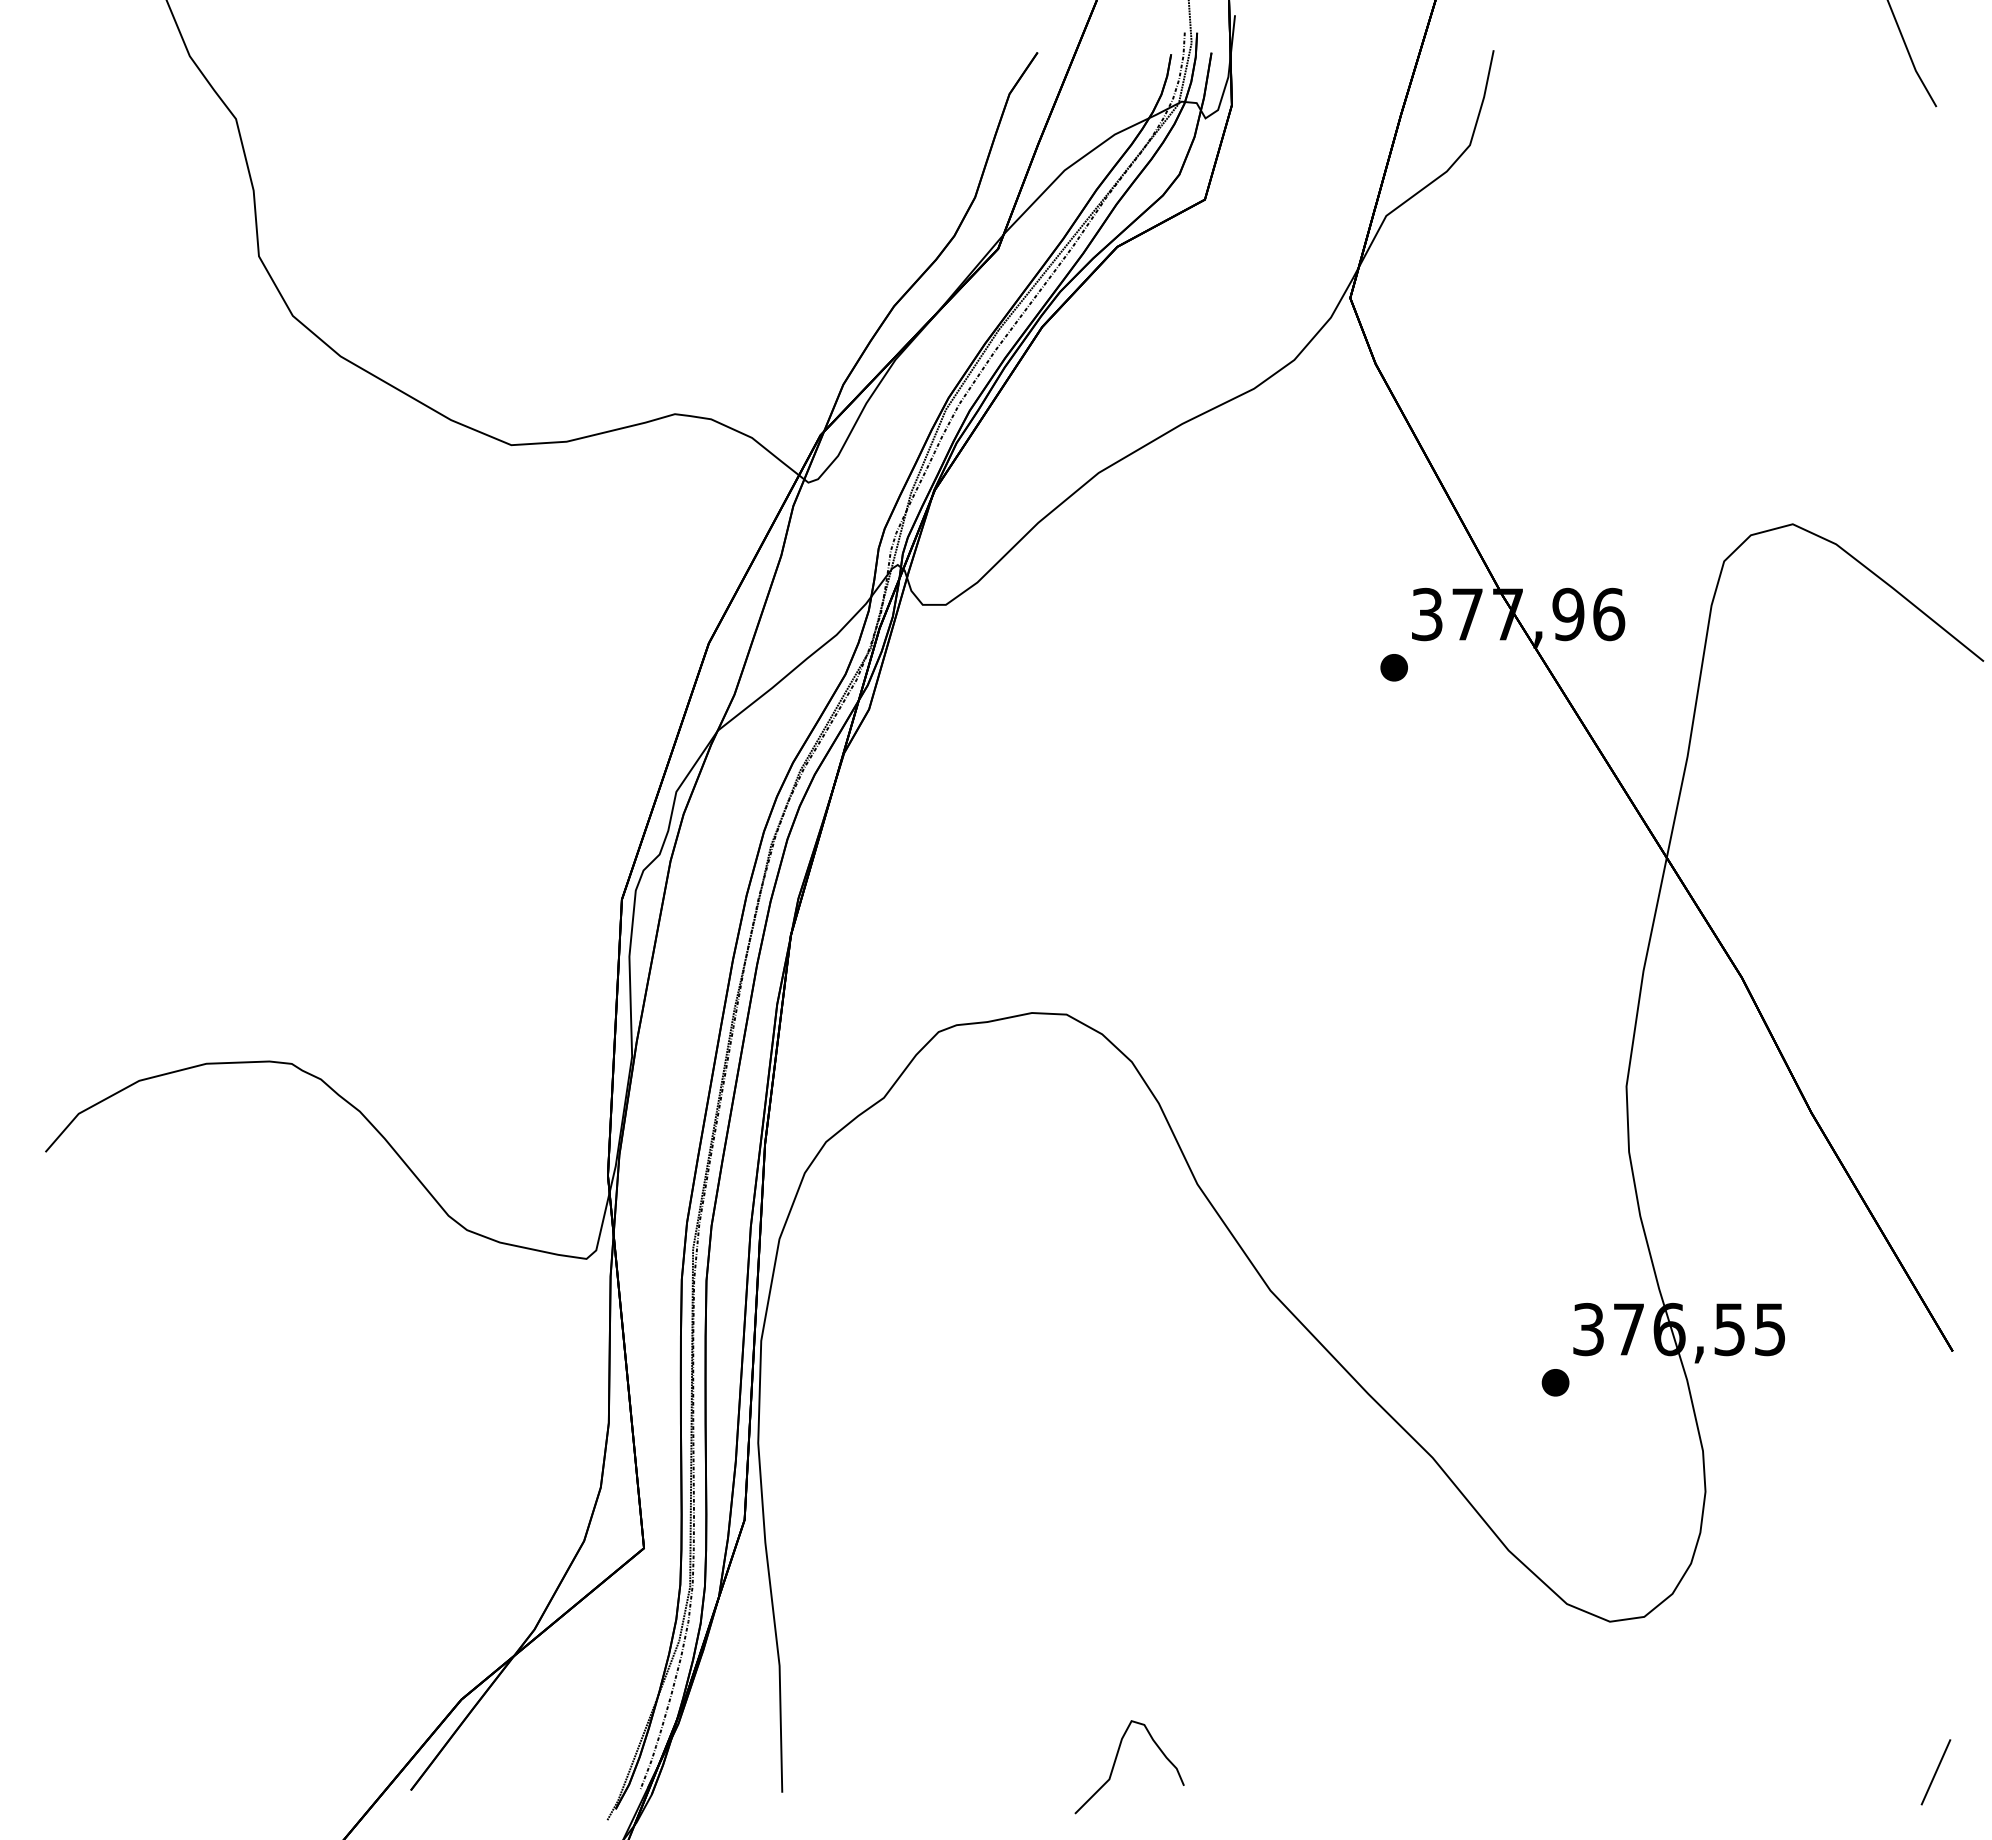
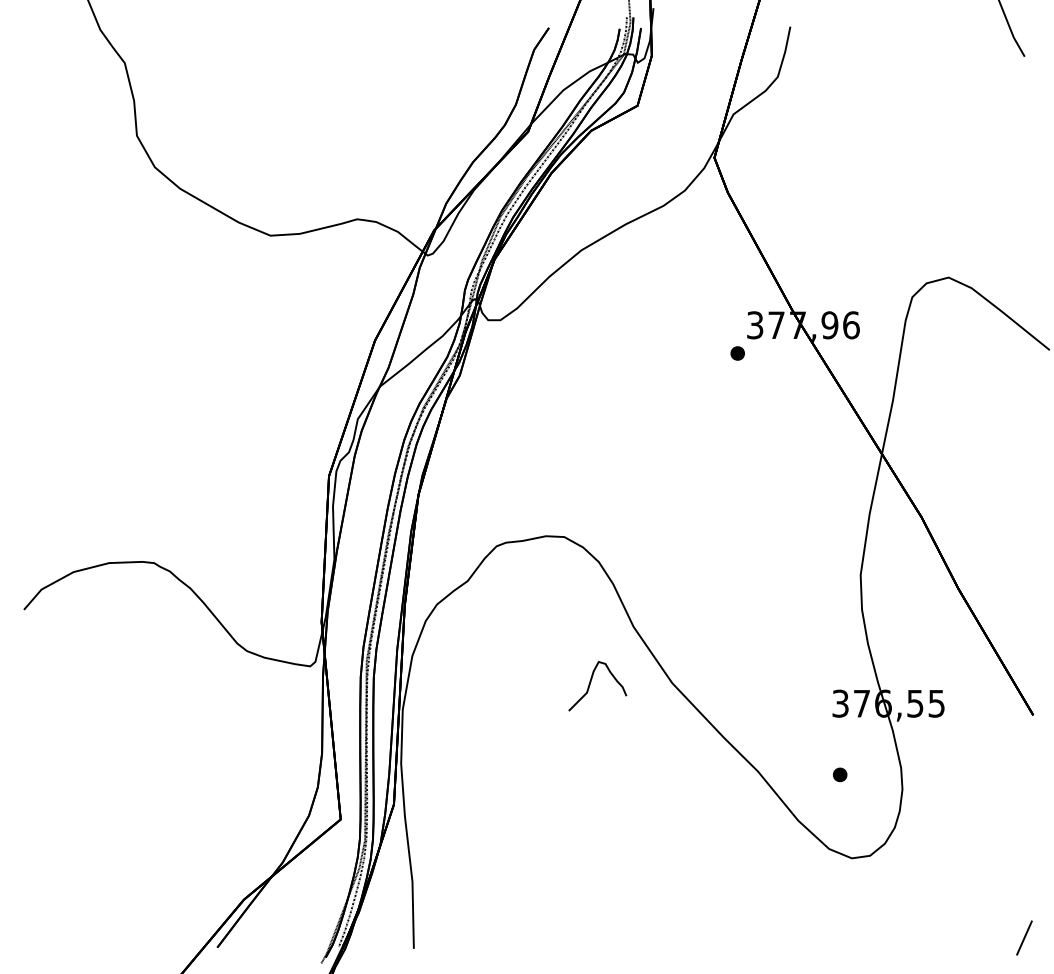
part: (1556, 1382) -> (840, 774), moved
curve: (1115, 1765) -> (590, 685), moved

